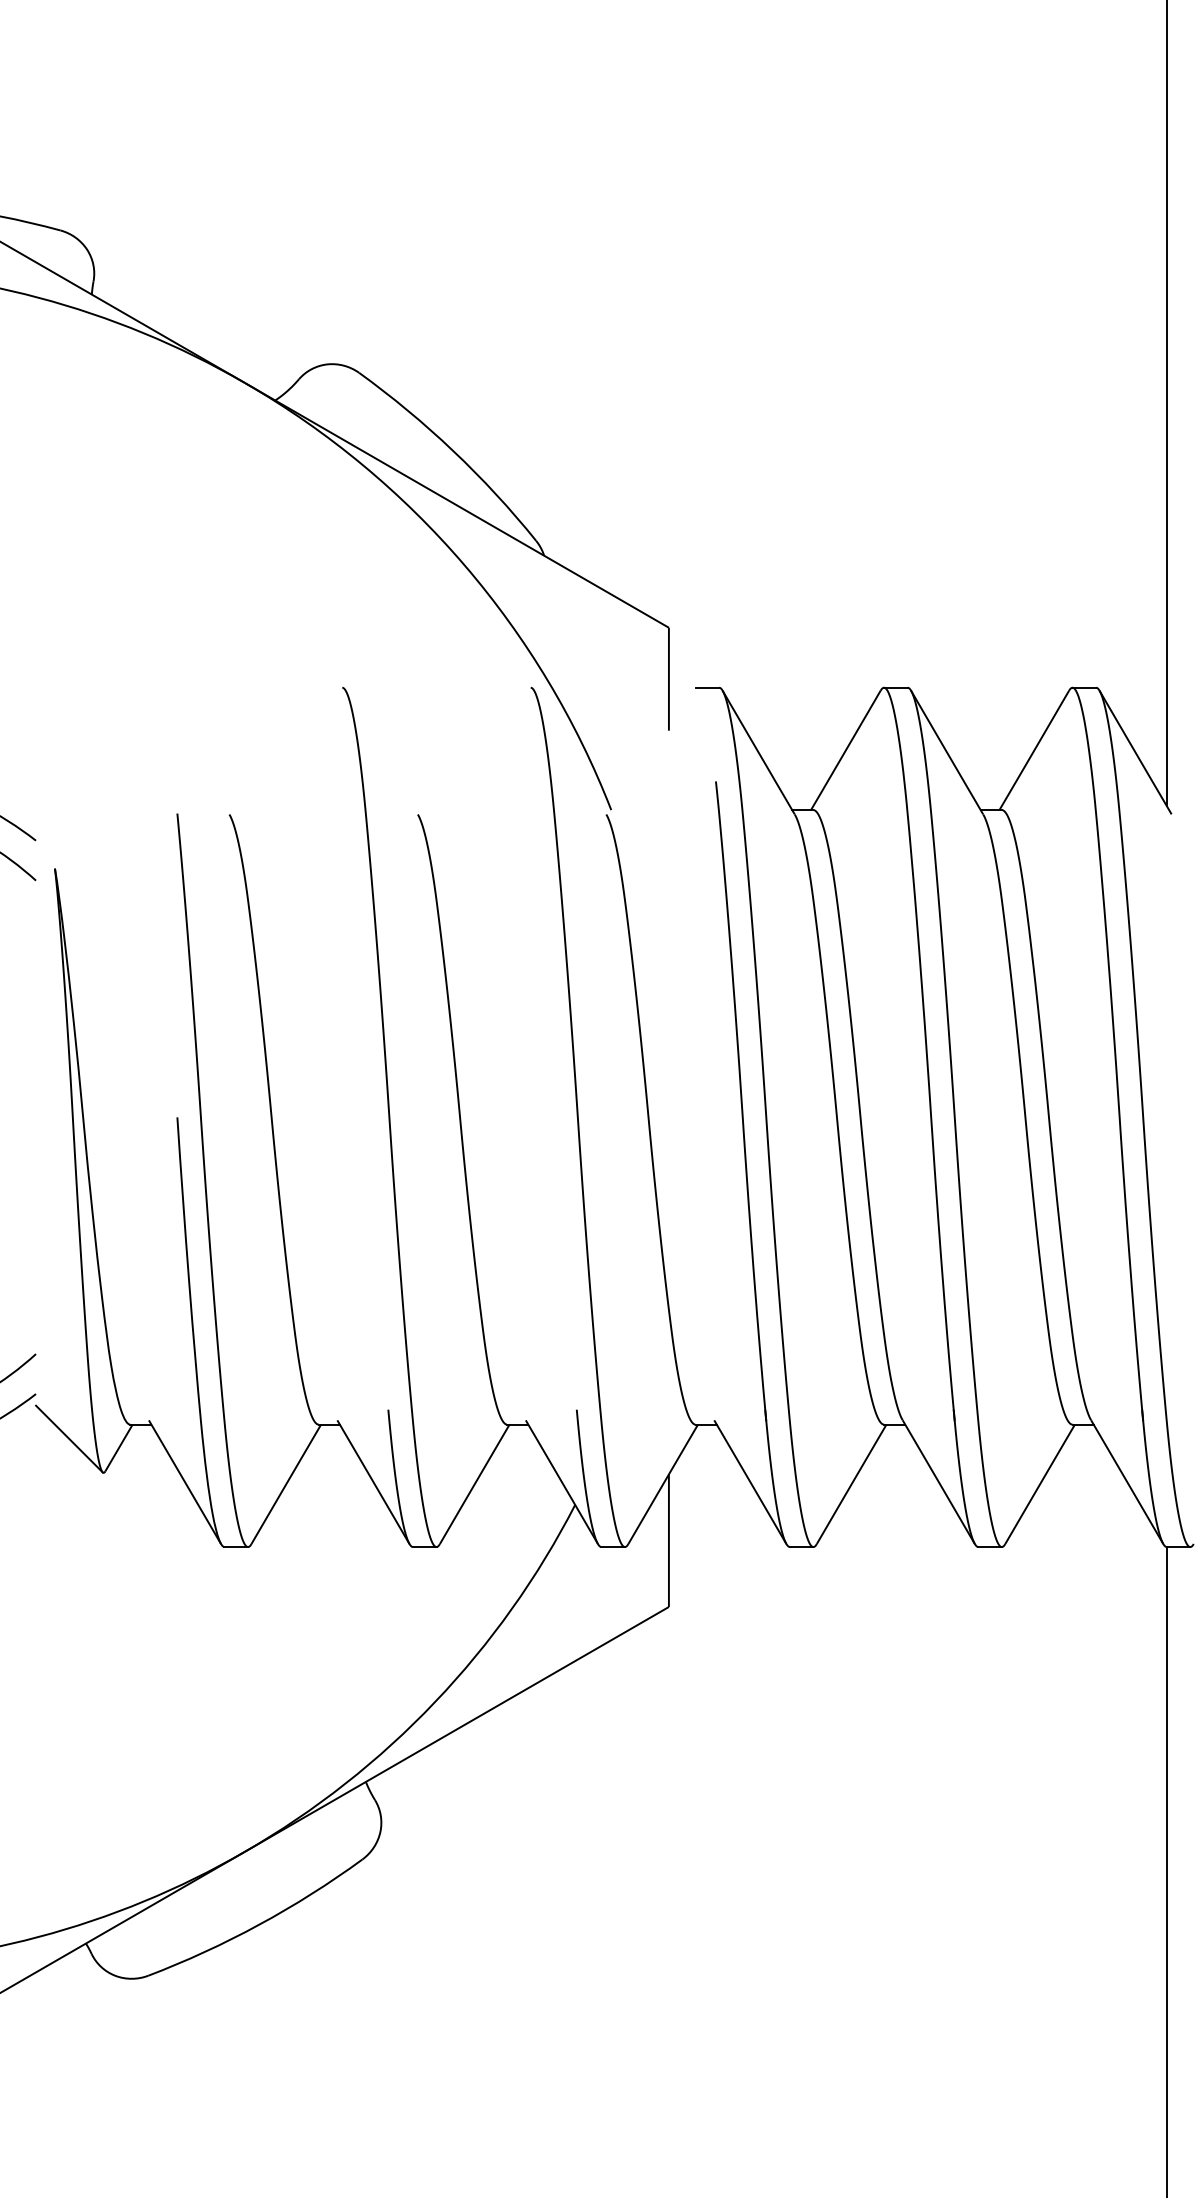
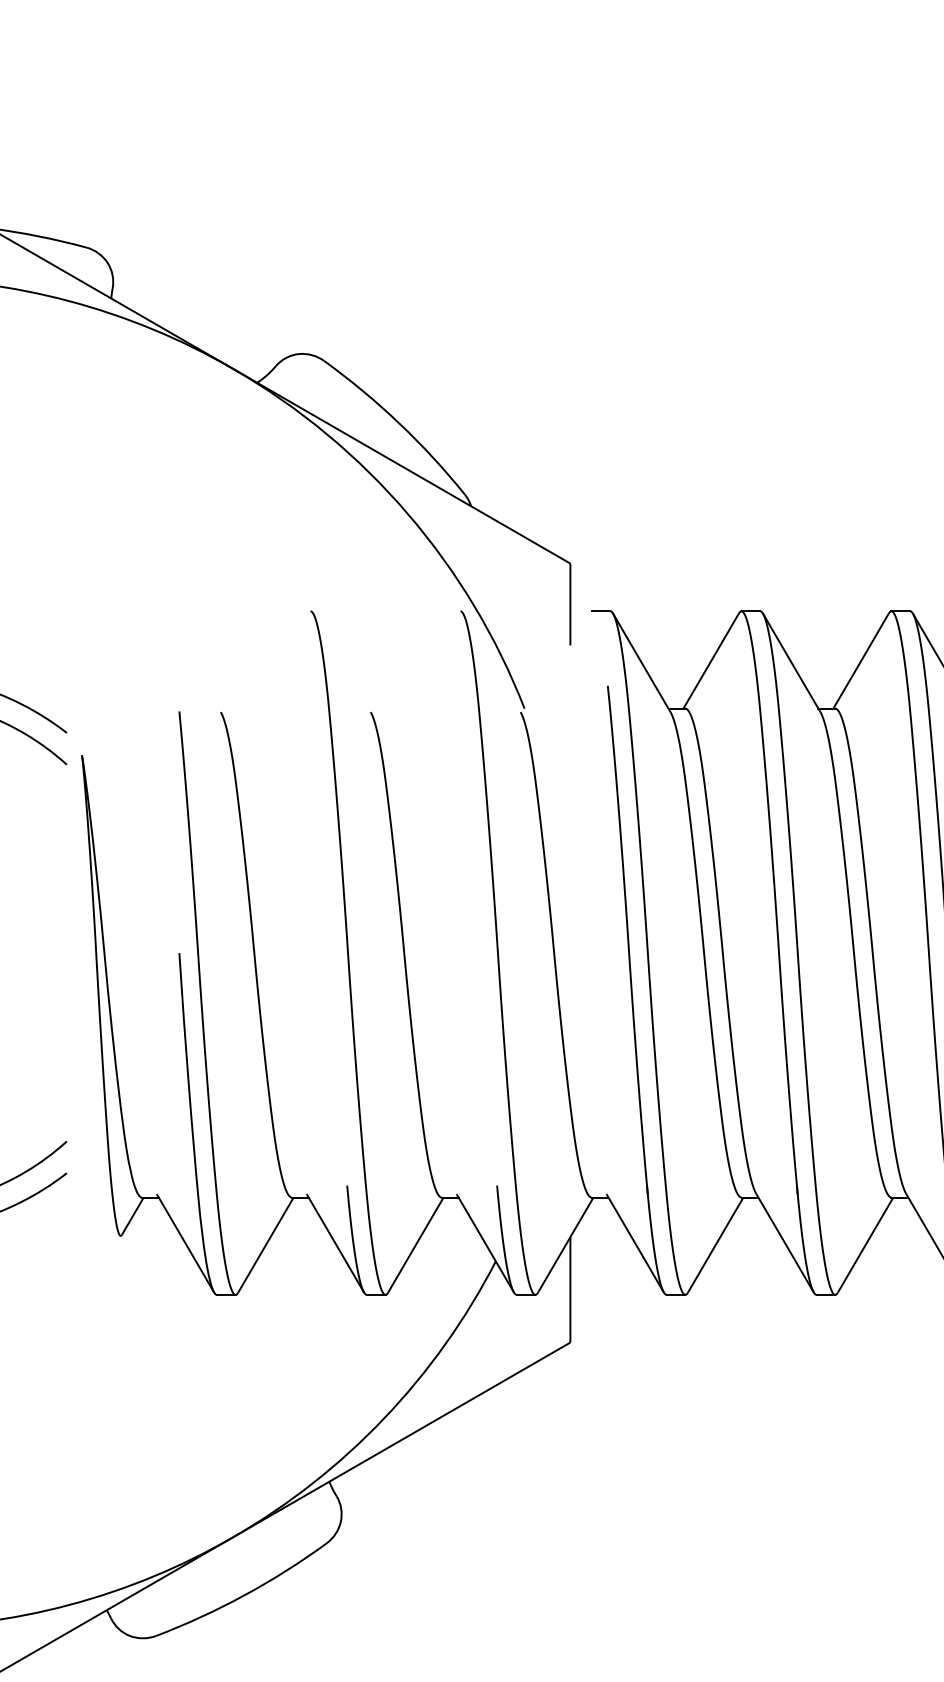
line: (69, 1438) -> (93, 1208), removed

